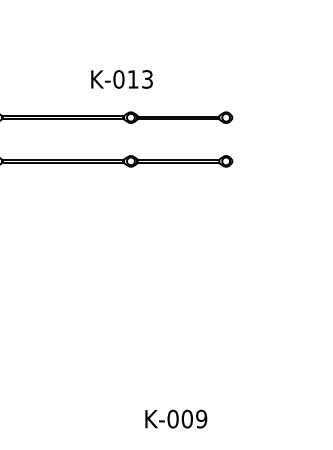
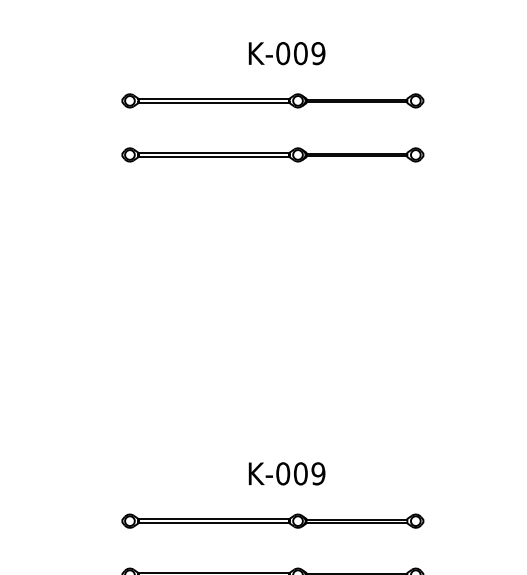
text: (140, 79) -> (309, 53), K-013 -> K-009
text: (175, 418) -> (286, 473), moved

